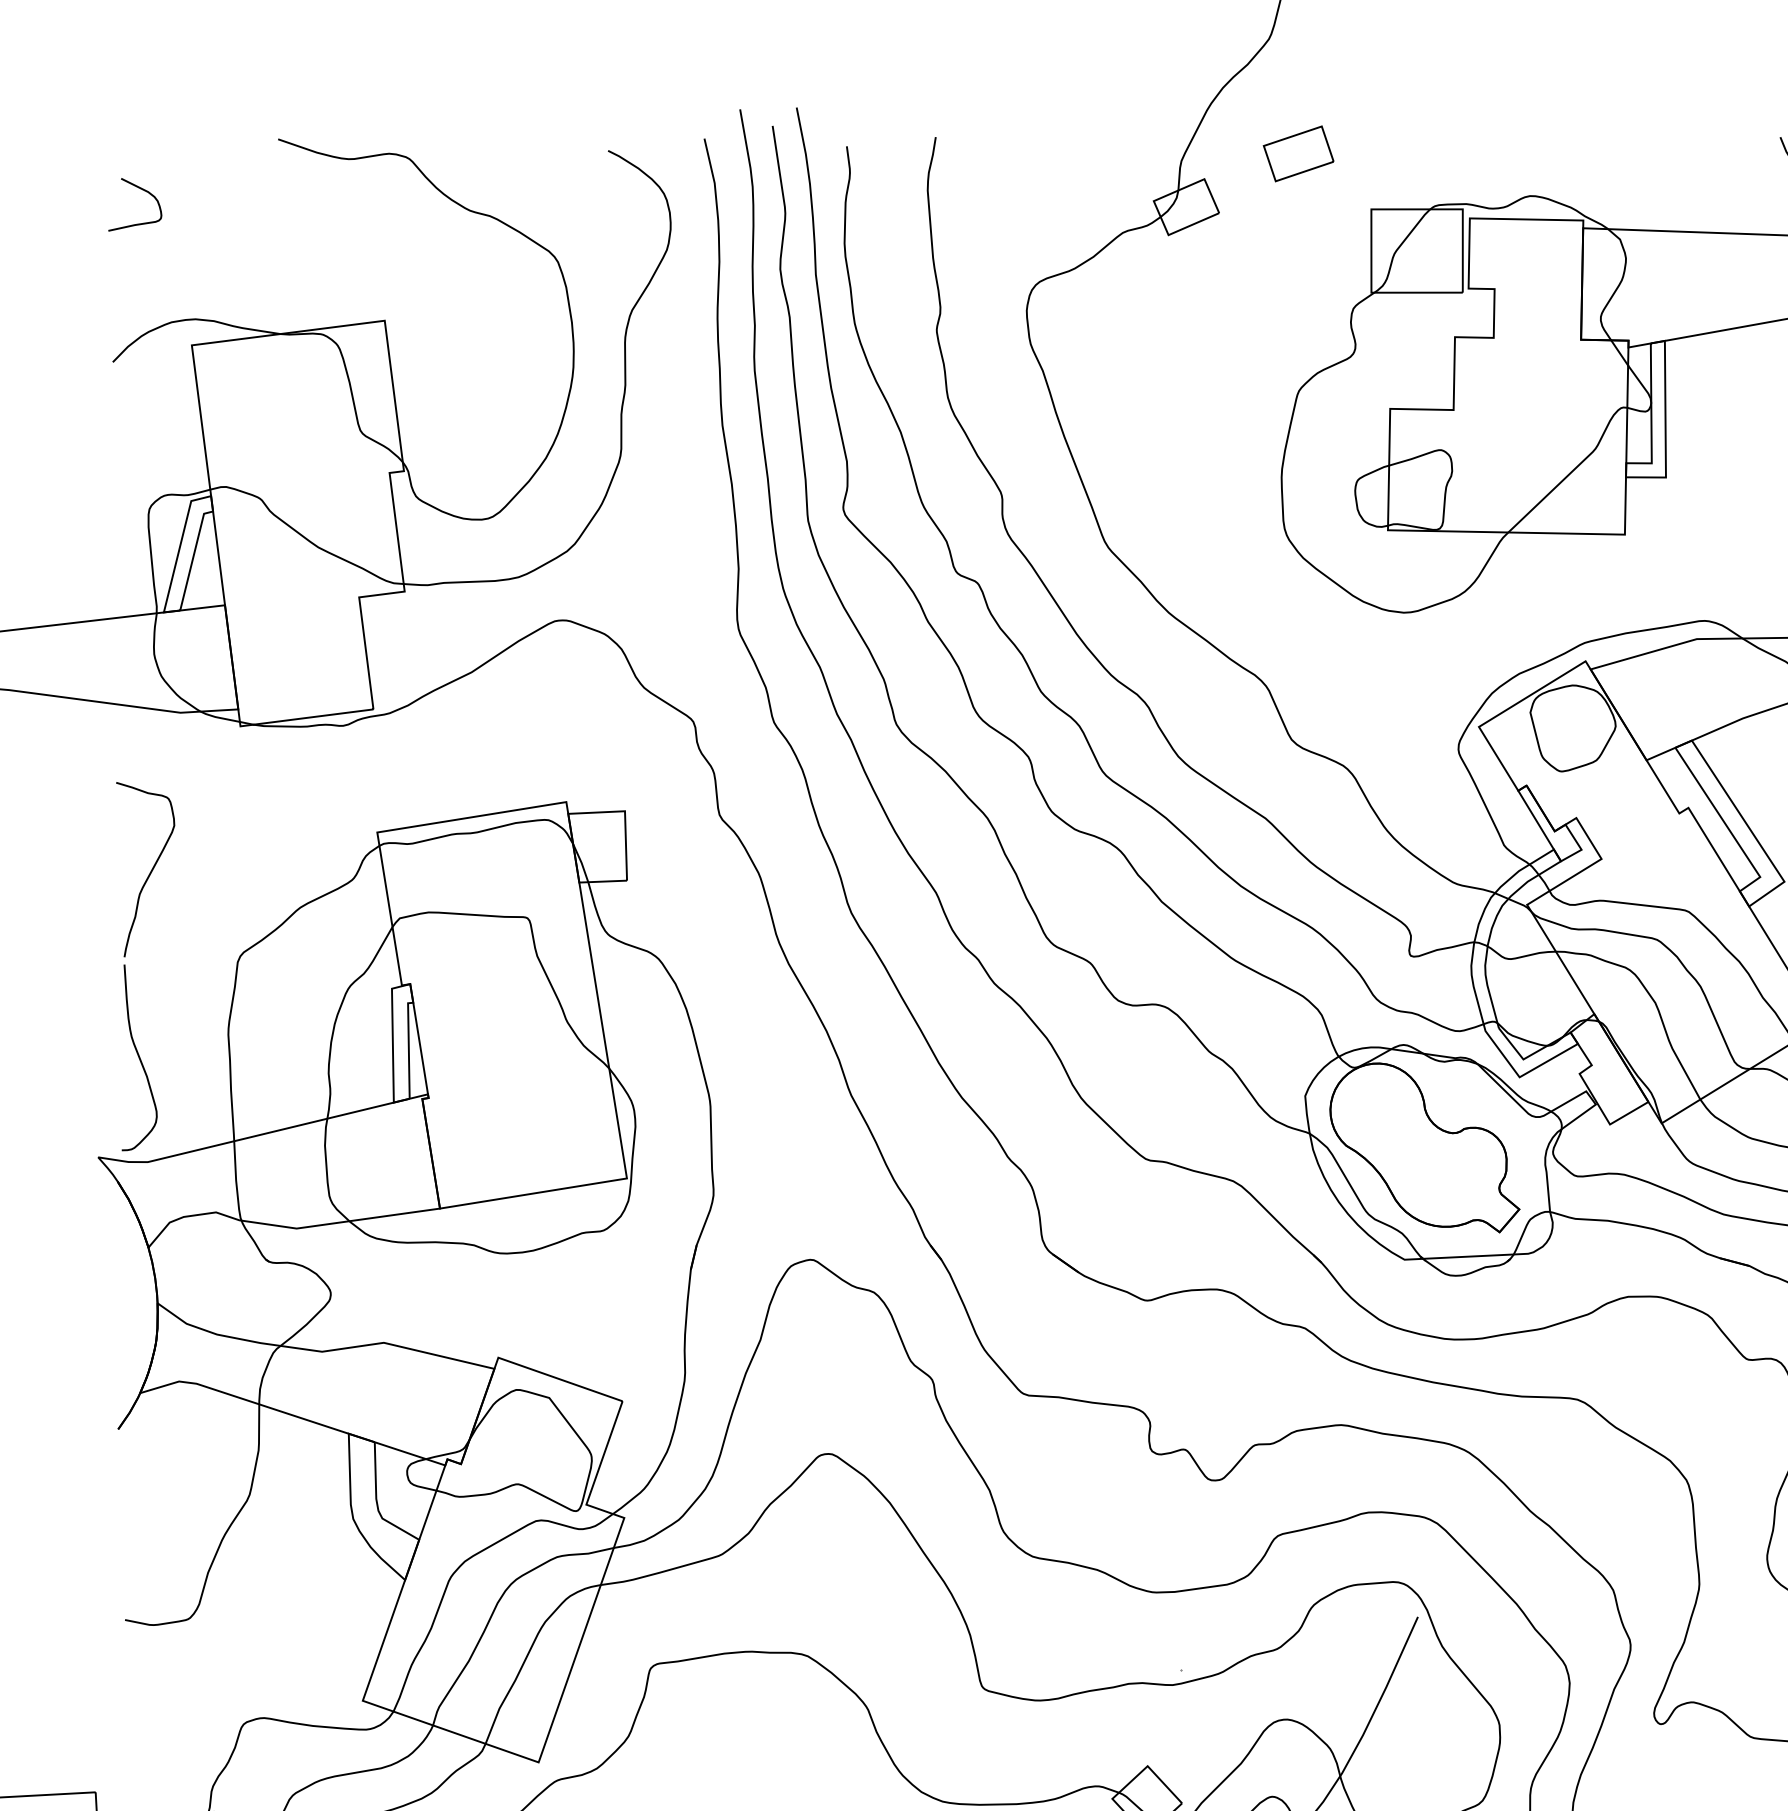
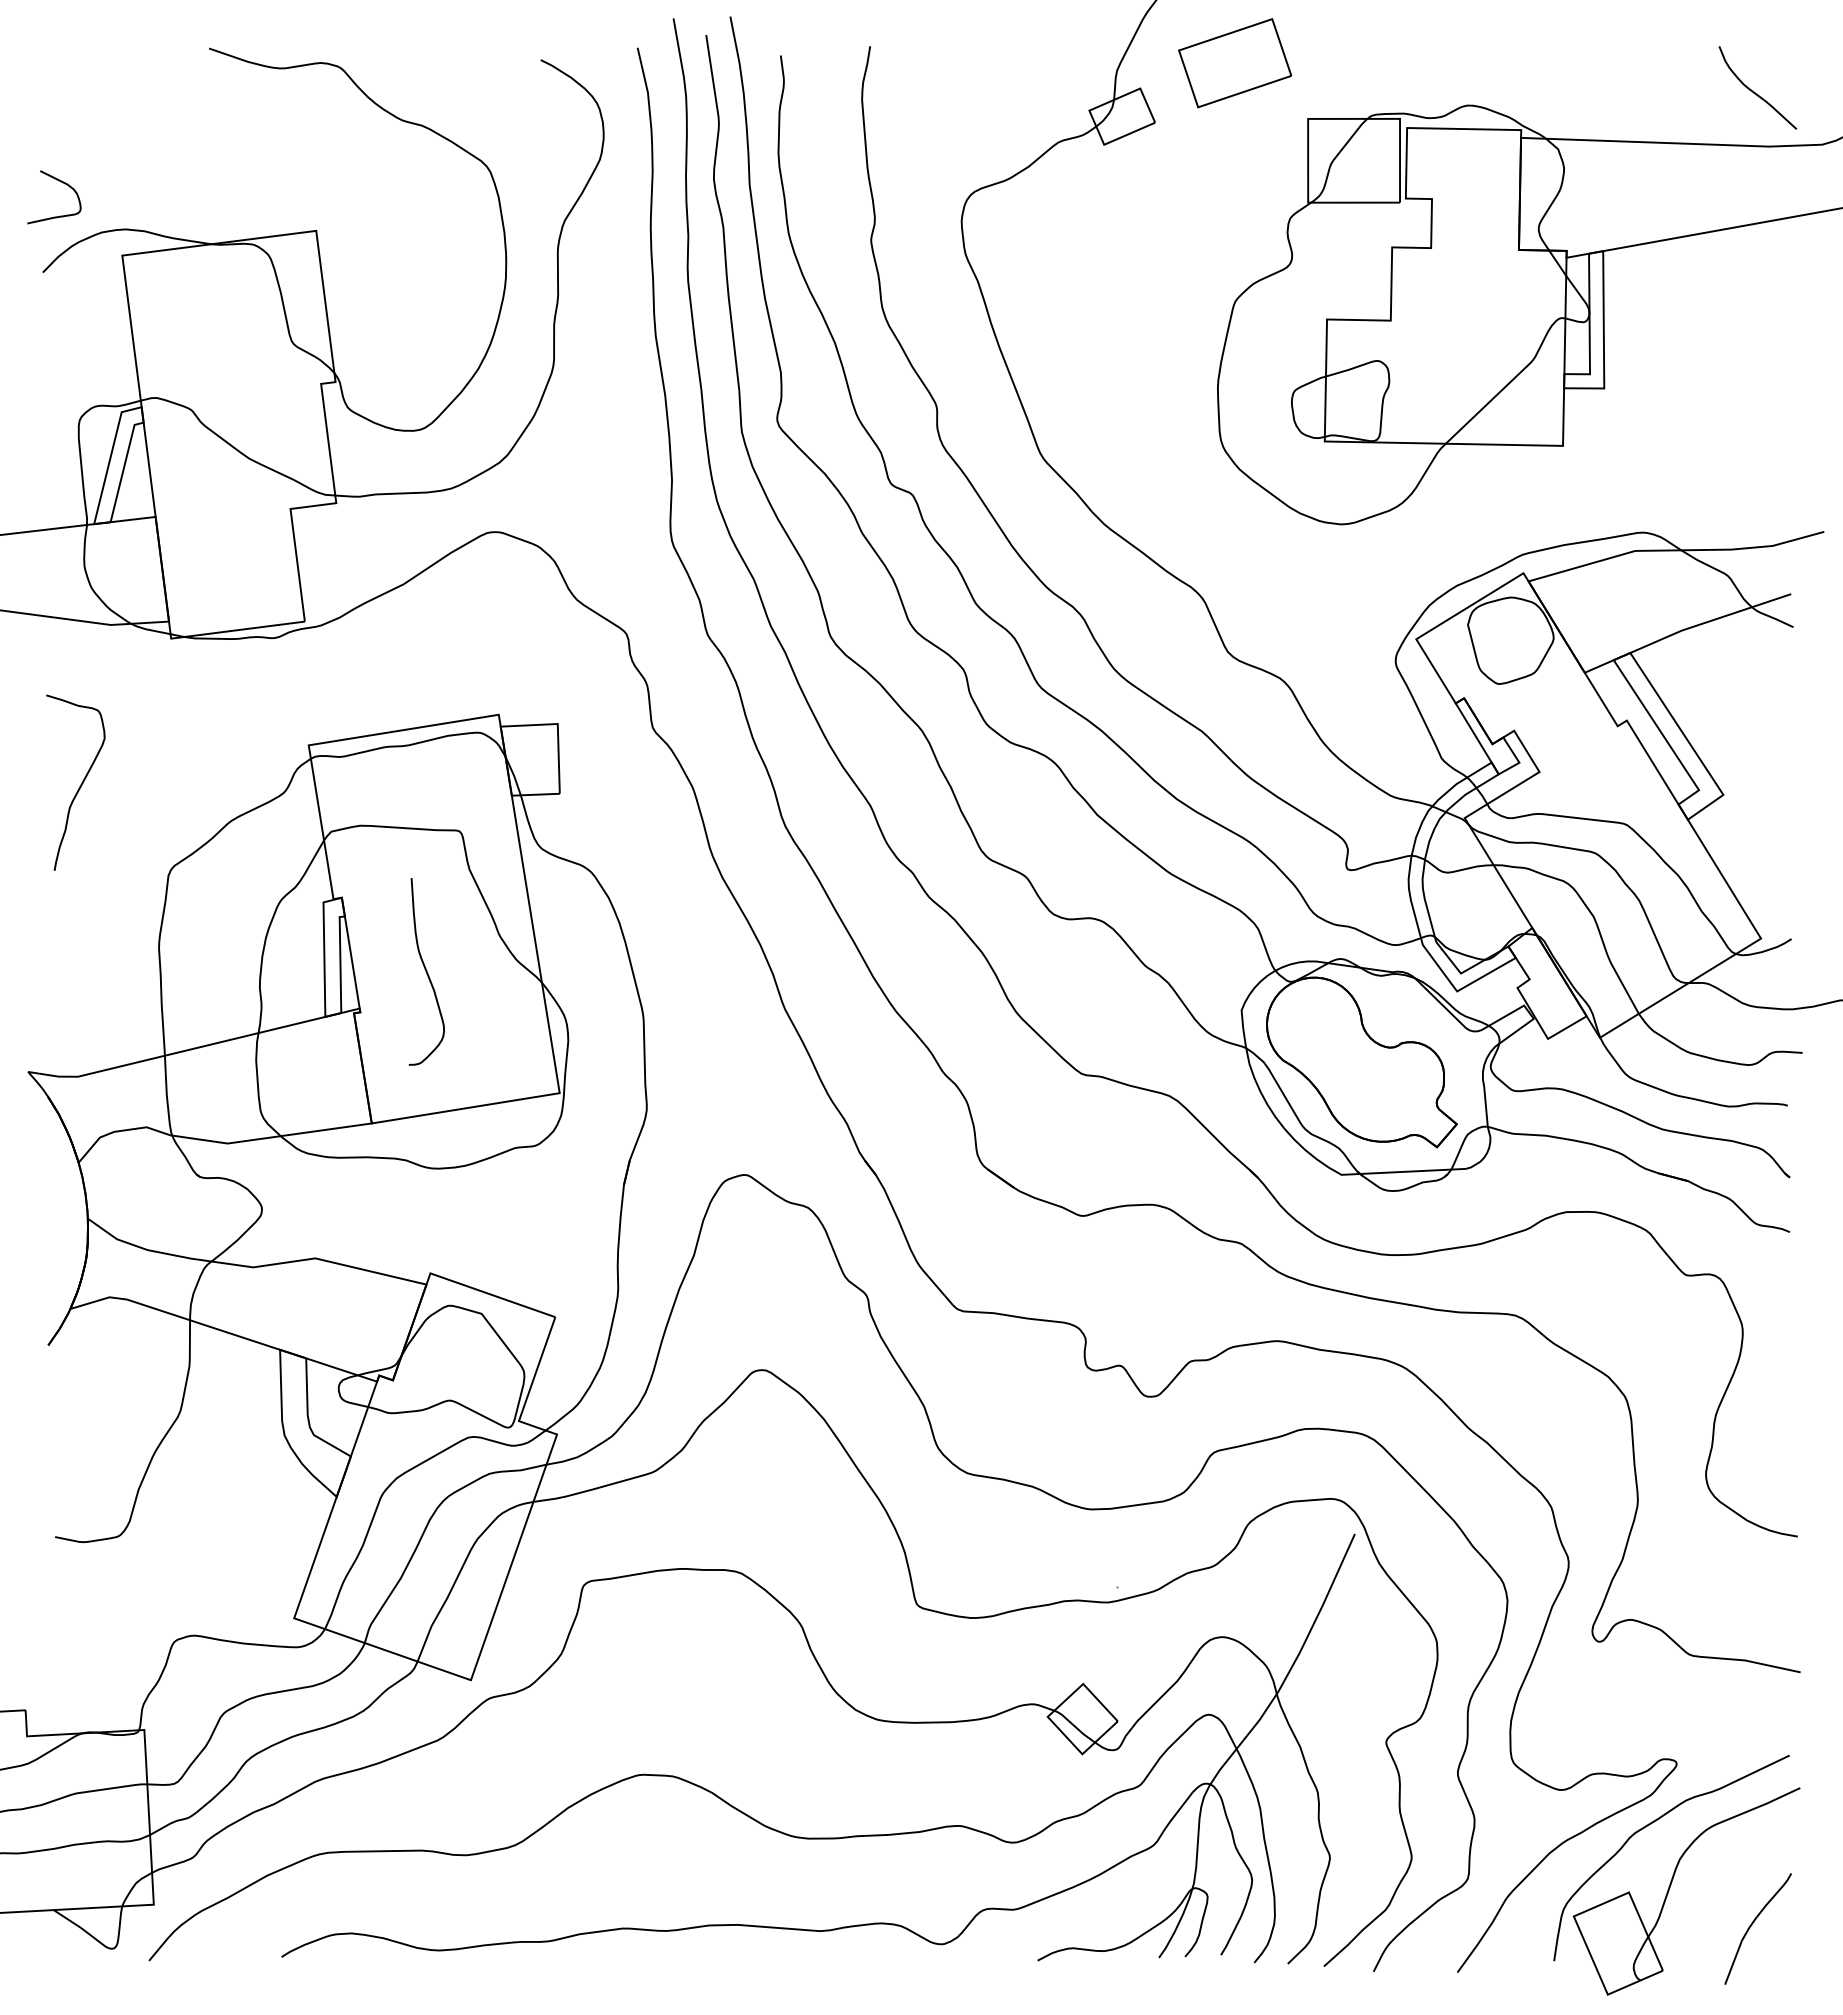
part: (1298, 153) -> (1234, 62), size x1.6
curve: (143, 191) -> (62, 183), moved
curve: (139, 1057) -> (426, 971), moved

